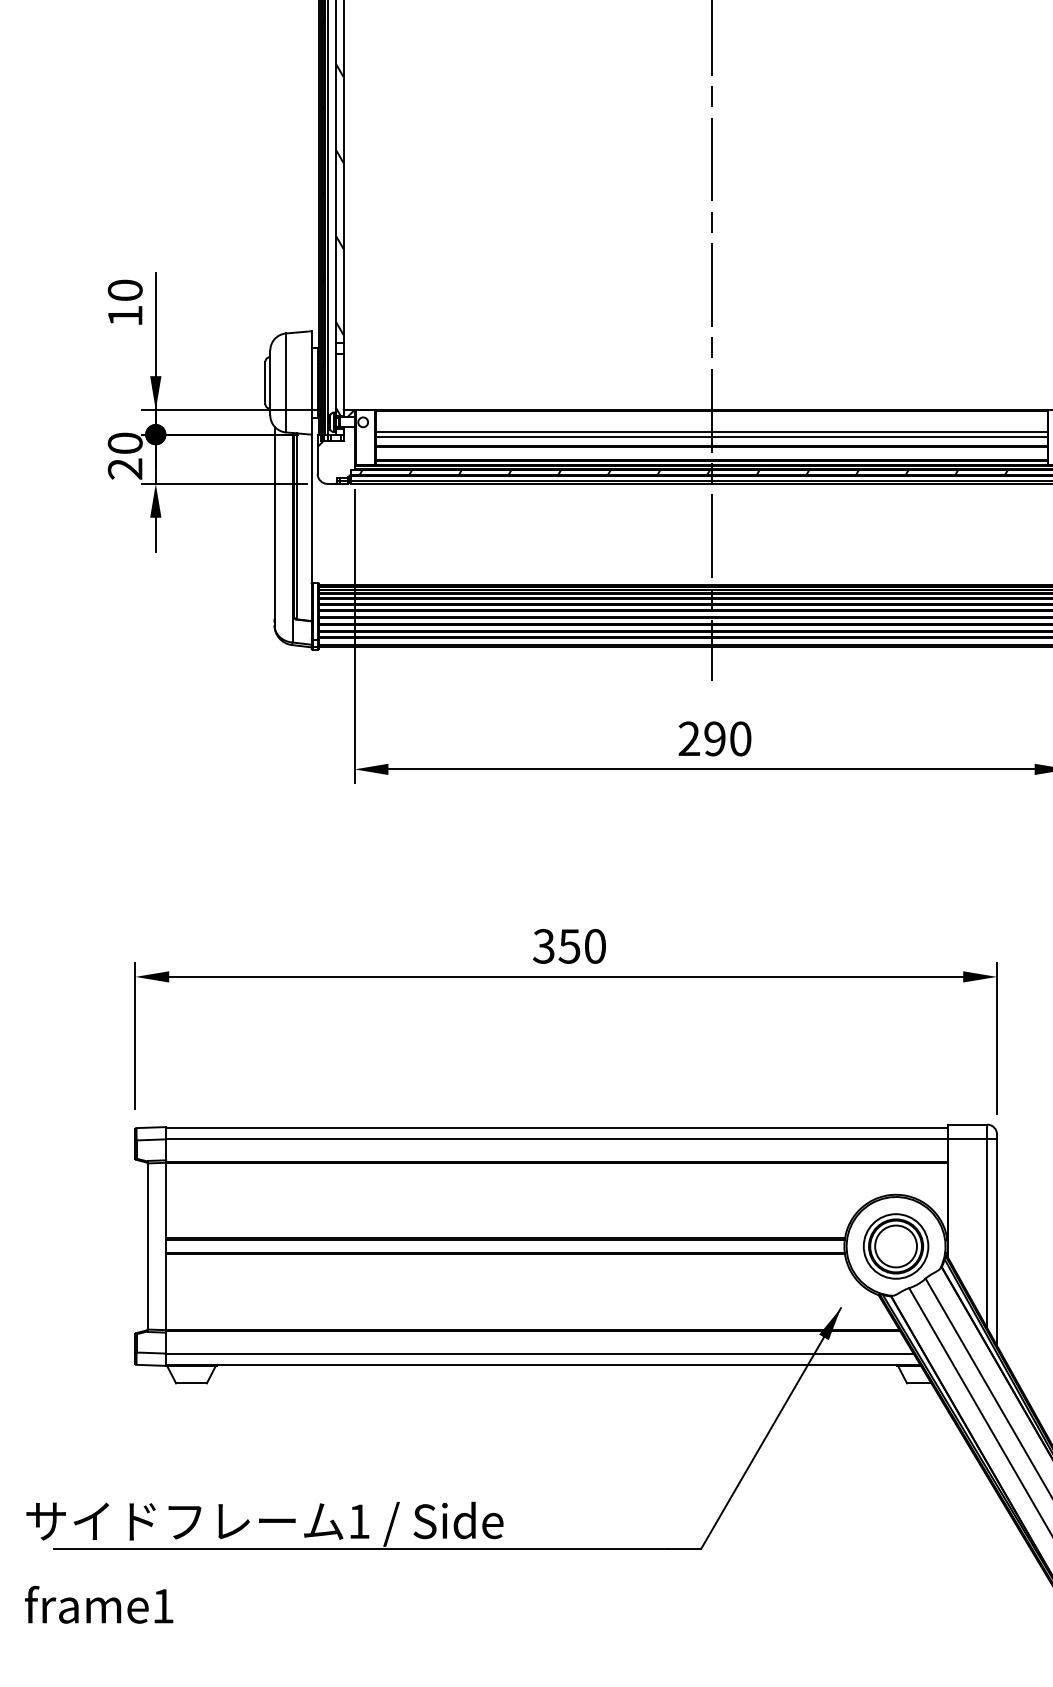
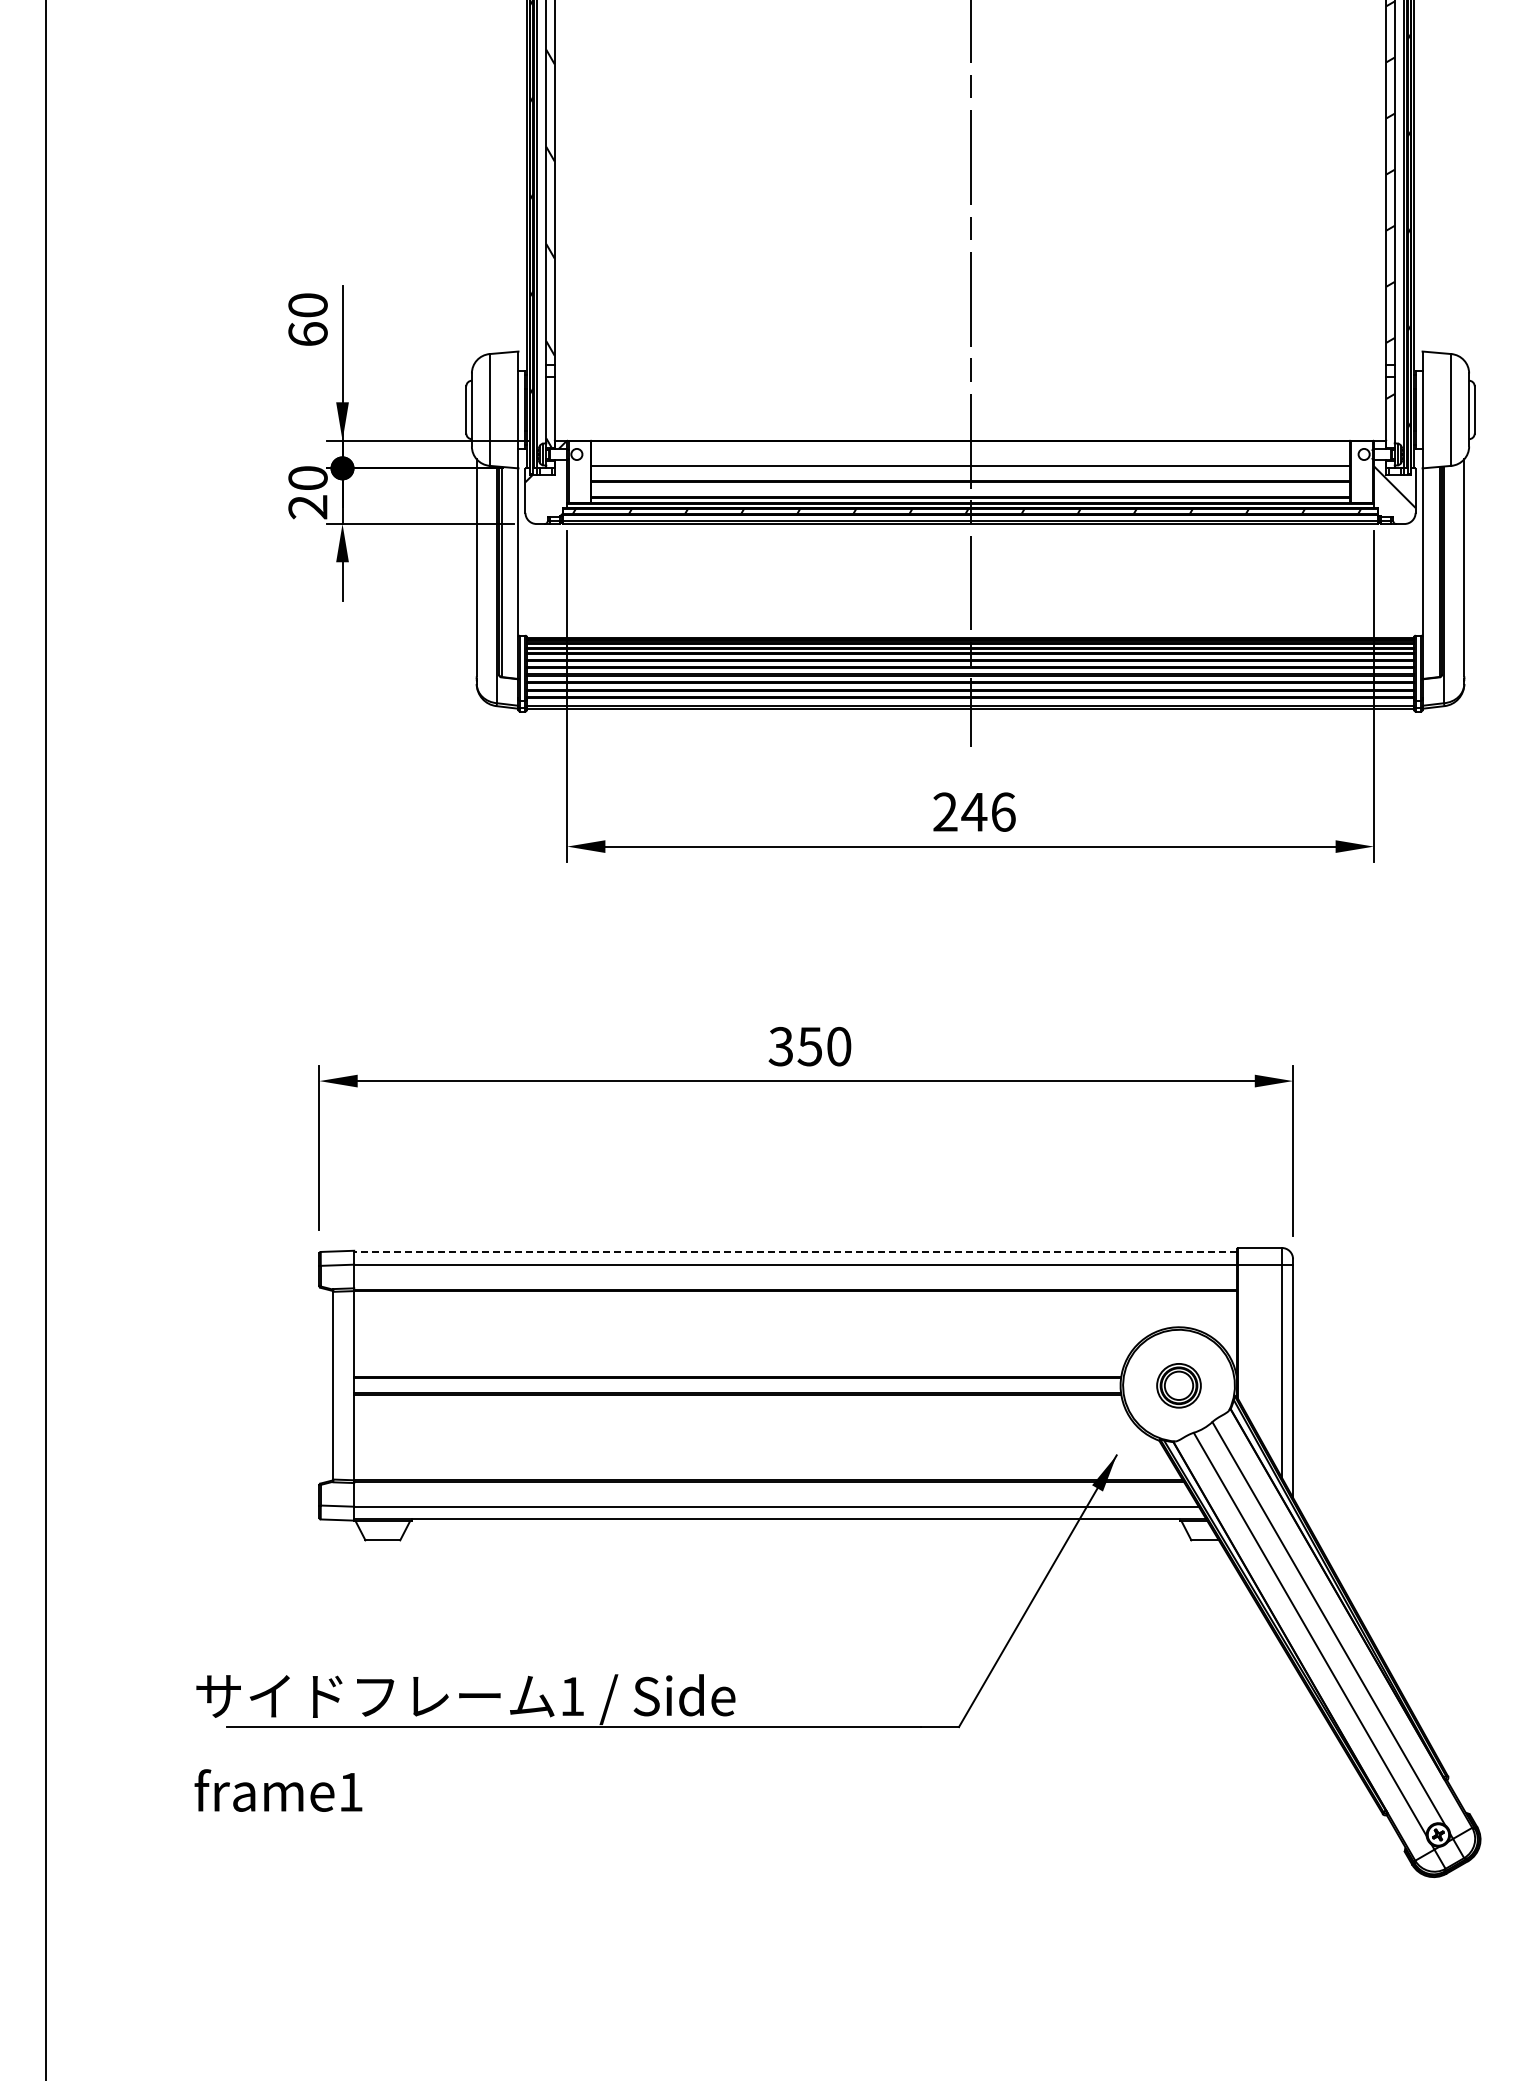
text: (124, 315) -> (307, 333), 10 -> 60
line: (711, 437) -> (970, 471), removed
text: (727, 738) -> (988, 811), 290 -> 246
line: (556, 1128) -> (795, 1252), solid -> dashed
part: (895, 1246) -> (1178, 1385), size x0.6

